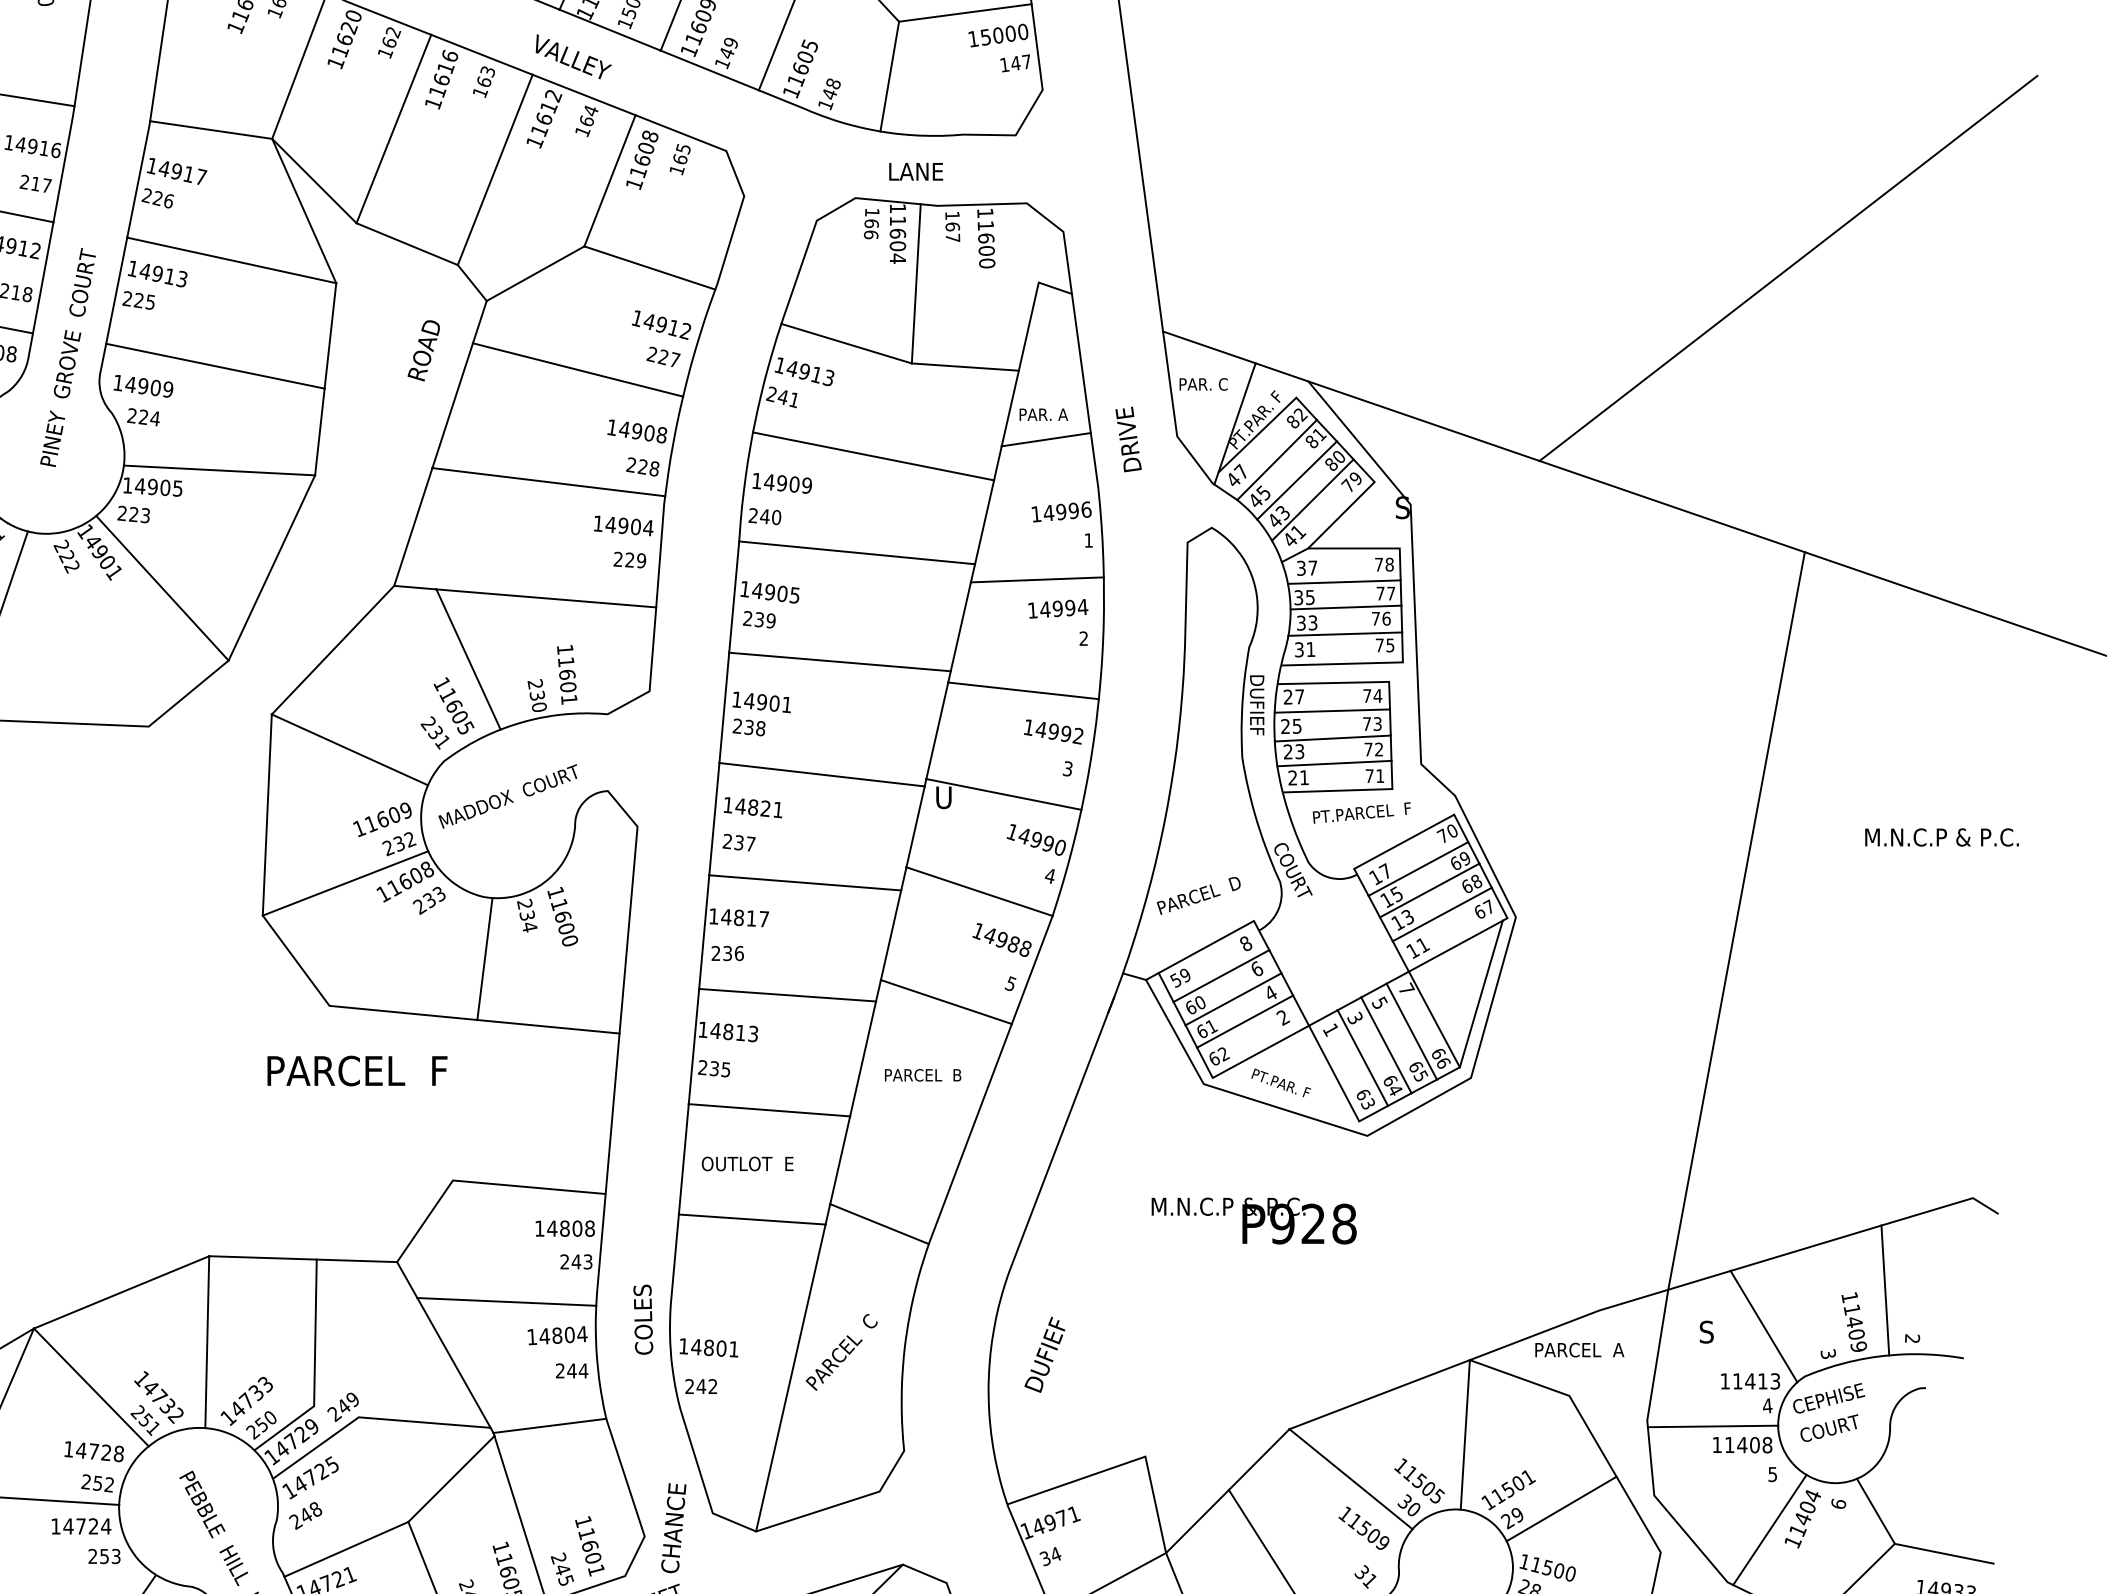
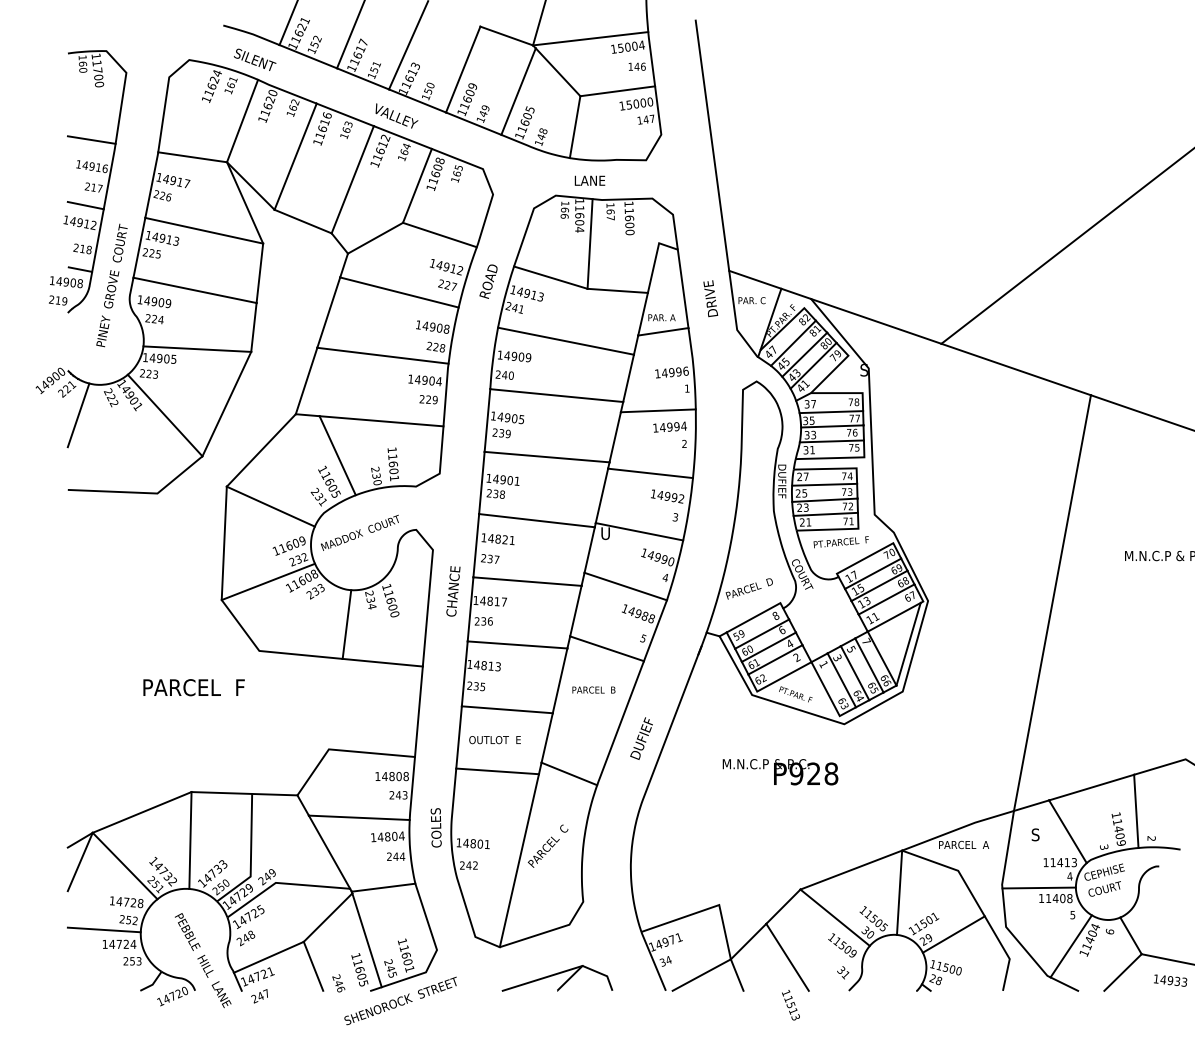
text: (423, 350) -> (488, 281), moved
text: (1128, 439) -> (710, 298), moved
text: (356, 1070) -> (193, 687), moved
text: (1044, 1354) -> (641, 738), moved
text: (673, 1528) -> (453, 591), moved

